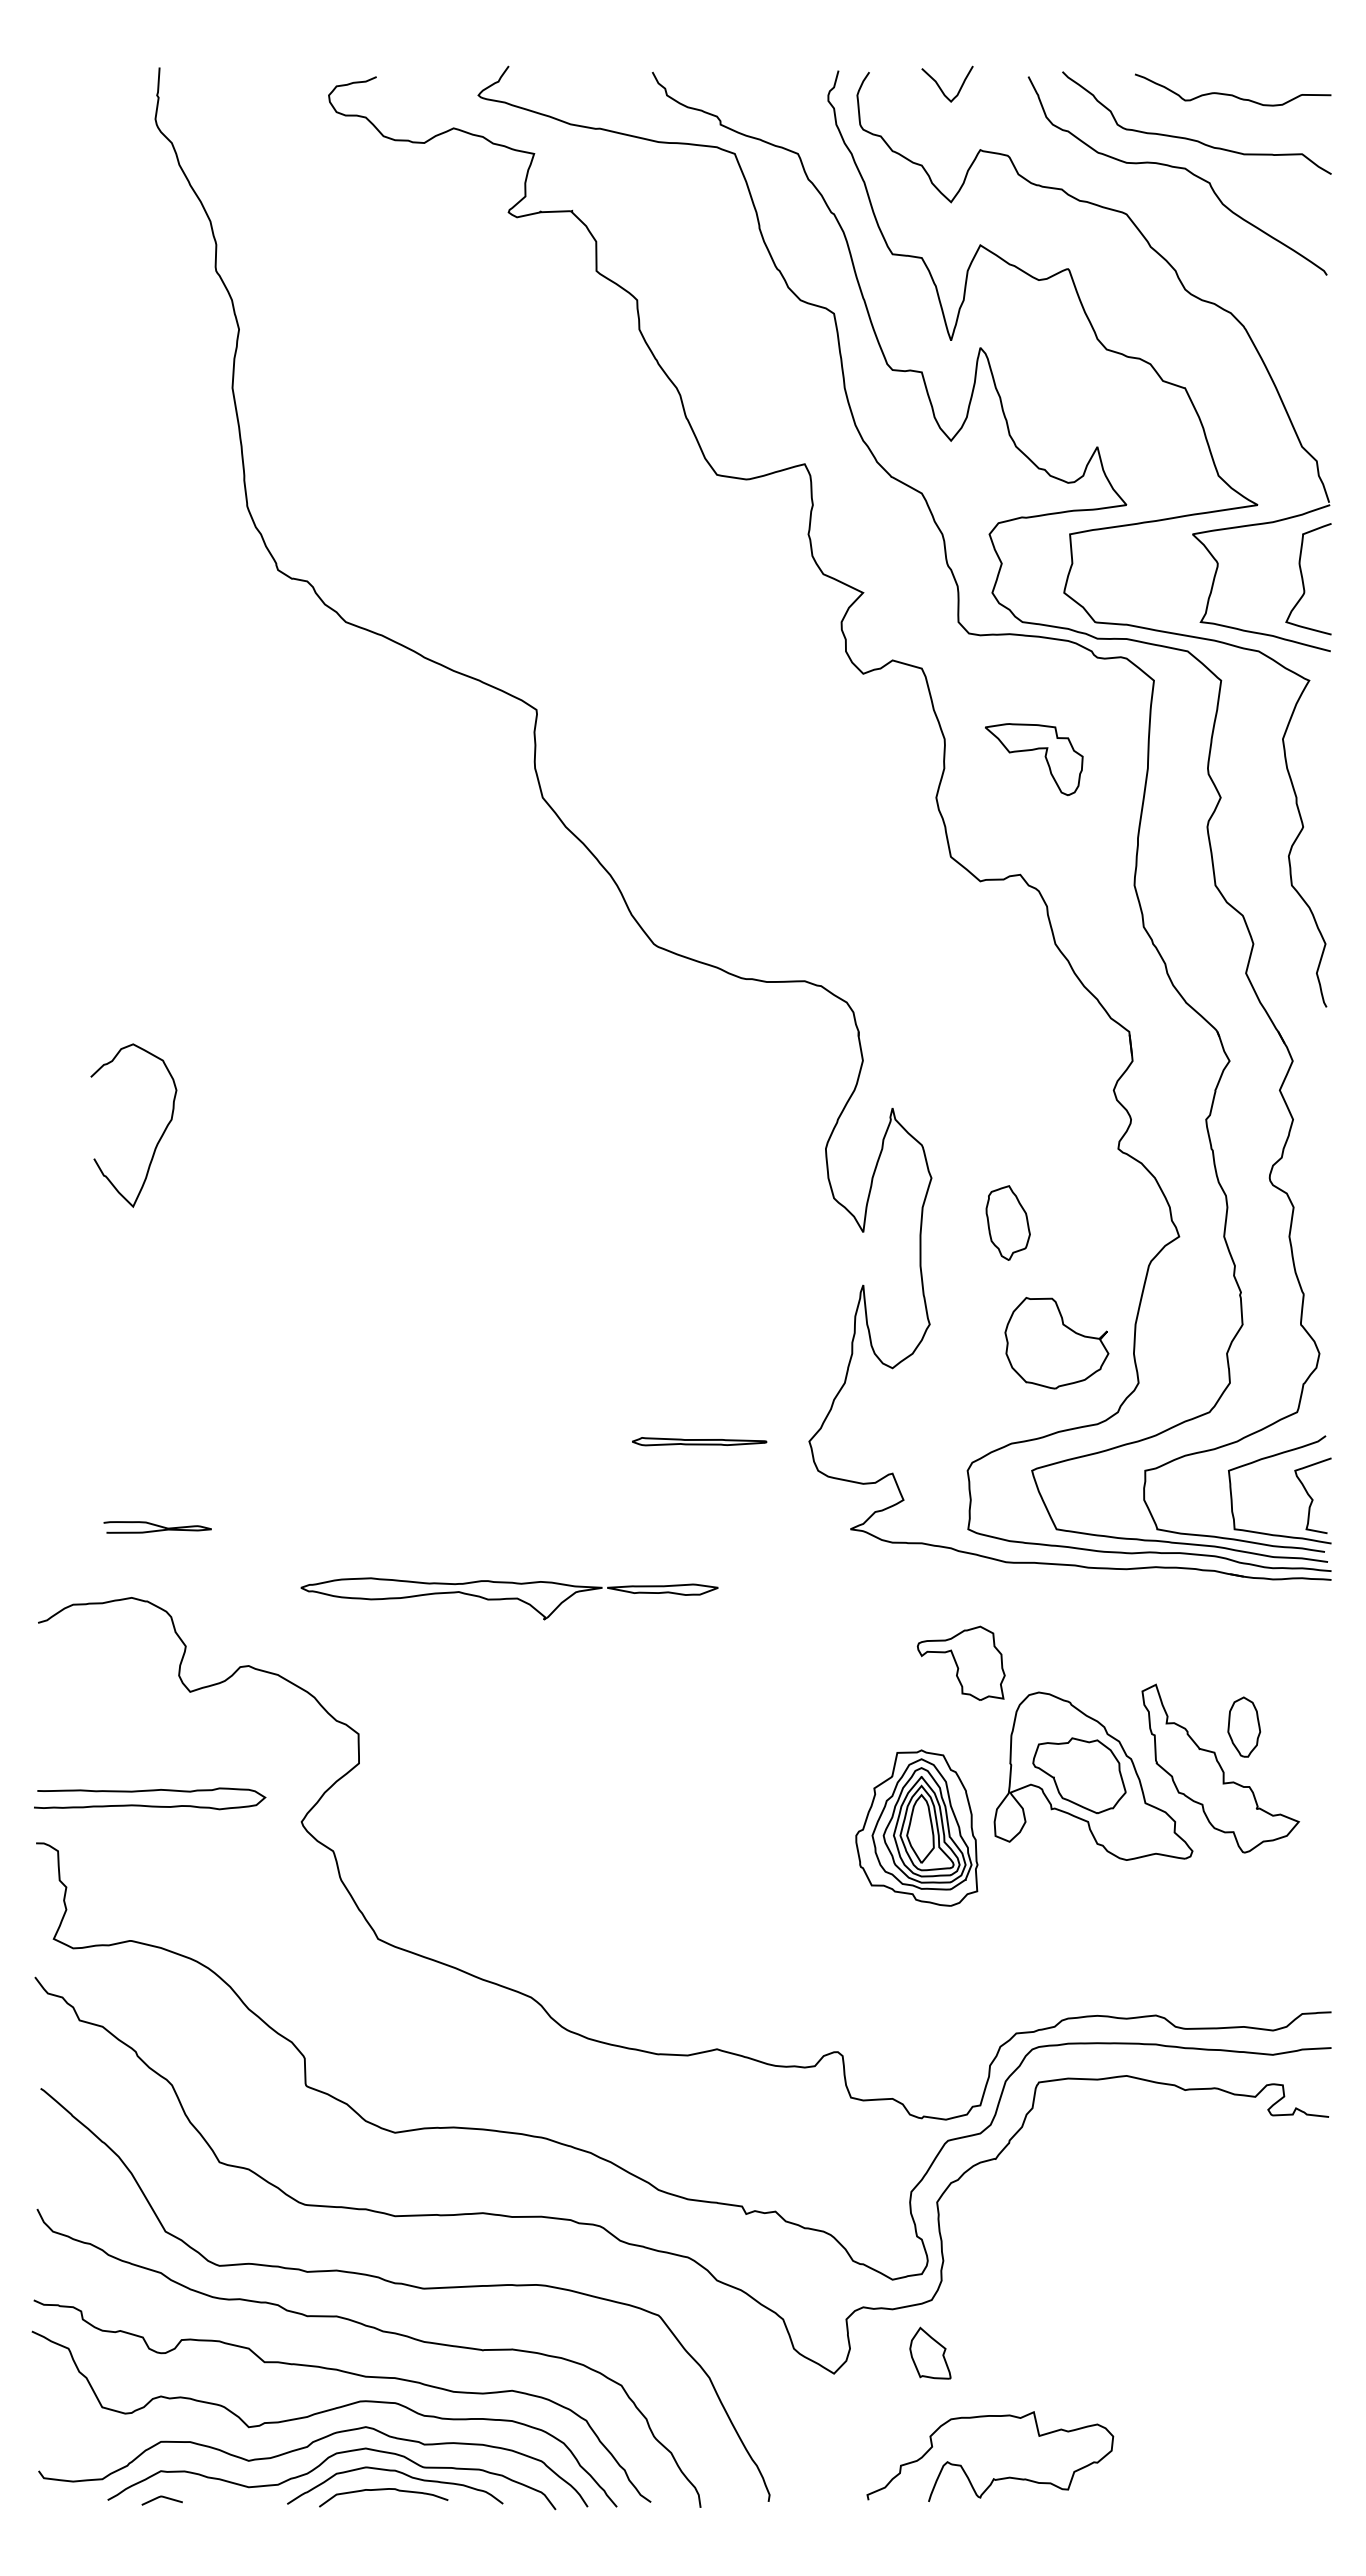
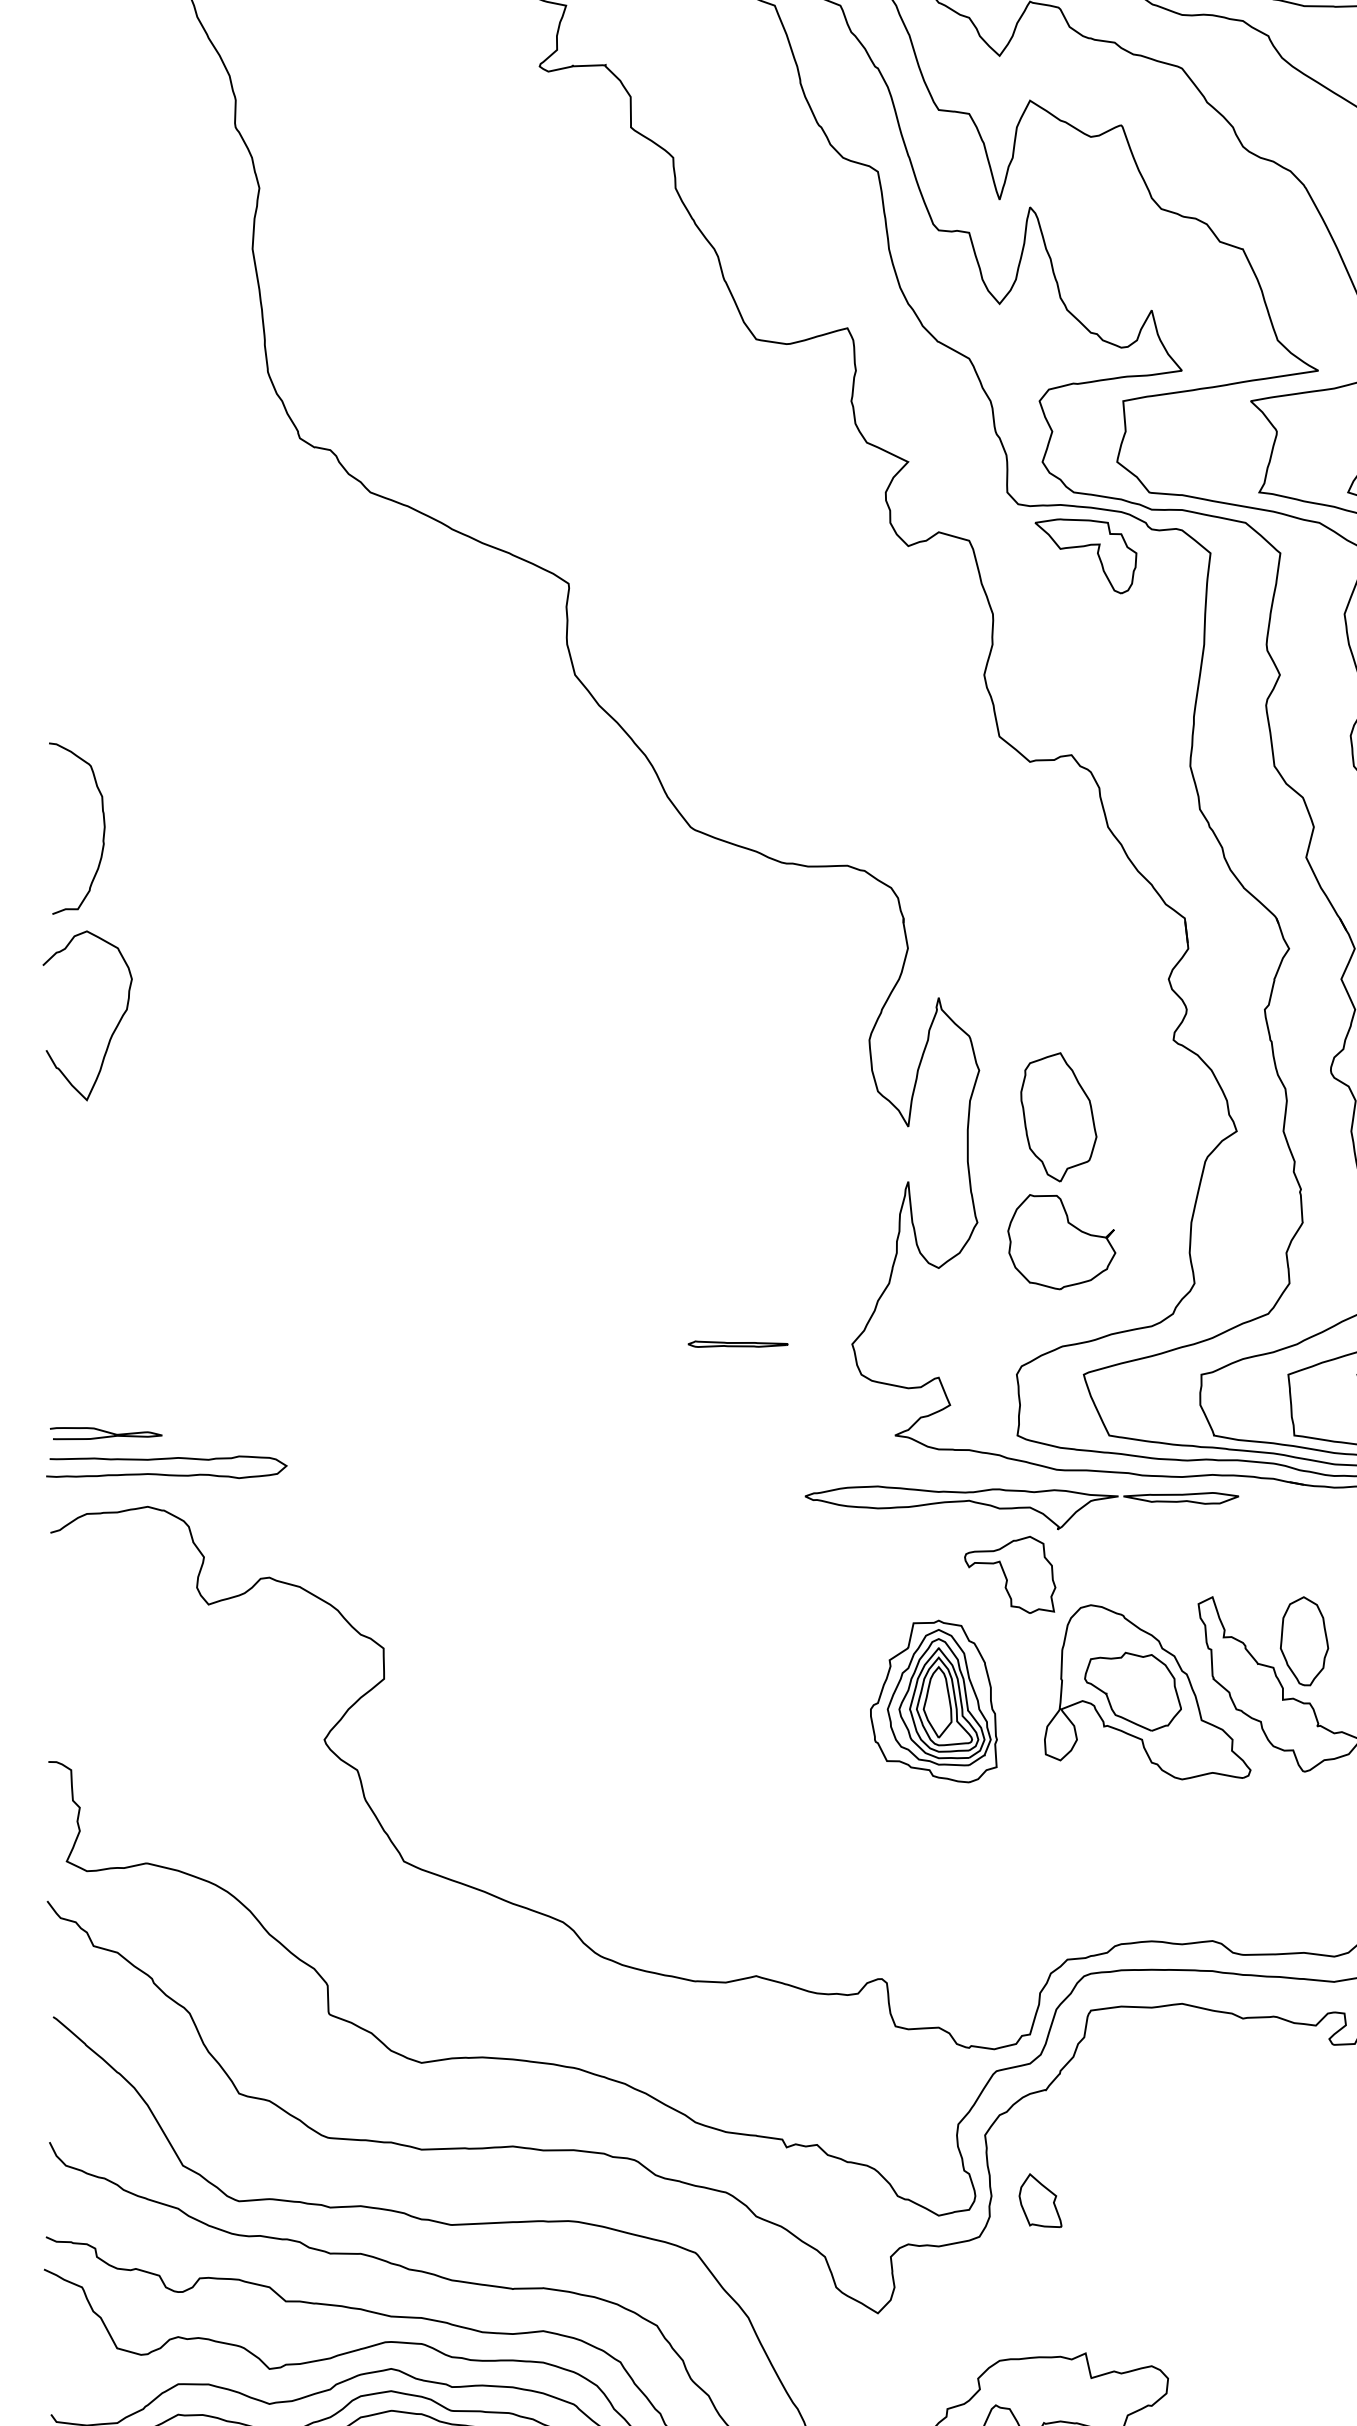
part: (1034, 750) -> (1086, 546), moved
curve: (88, 949) -> (102, 832), added
curve: (159, 1138) -> (114, 1029), moved
part: (1008, 1222) -> (1059, 1116), size x1.67
part: (1056, 1343) -> (1061, 1242), moved
part: (699, 1440) -> (738, 1343), size x0.71
curve: (157, 1526) -> (105, 1432), moved
part: (509, 1598) -> (1021, 1507), moved
part: (1243, 1726) -> (1303, 1640), size x1.43
curve: (150, 1791) -> (167, 1459), moved
part: (916, 1827) -> (933, 1700), moved
part: (930, 2352) -> (1040, 2199), moved

